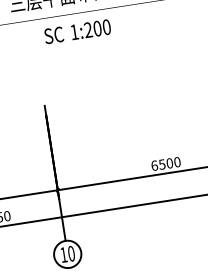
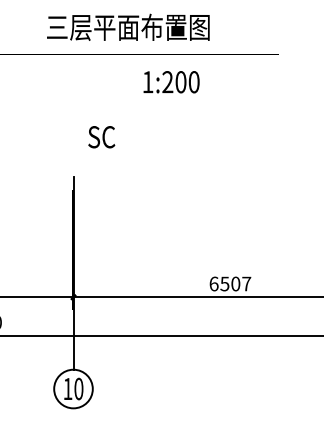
text: (90, 29) -> (171, 82), moved
text: (53, 35) -> (101, 137), moved
text: (177, 161) -> (246, 283), 6500 -> 6507

